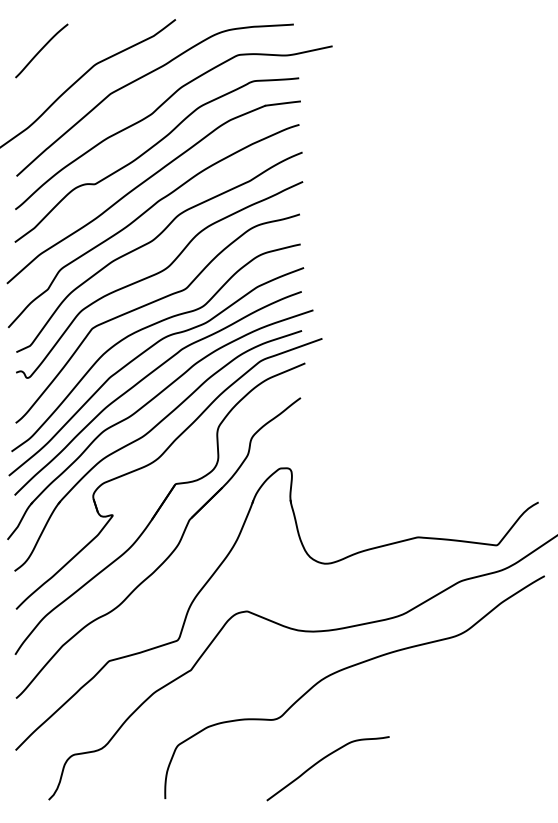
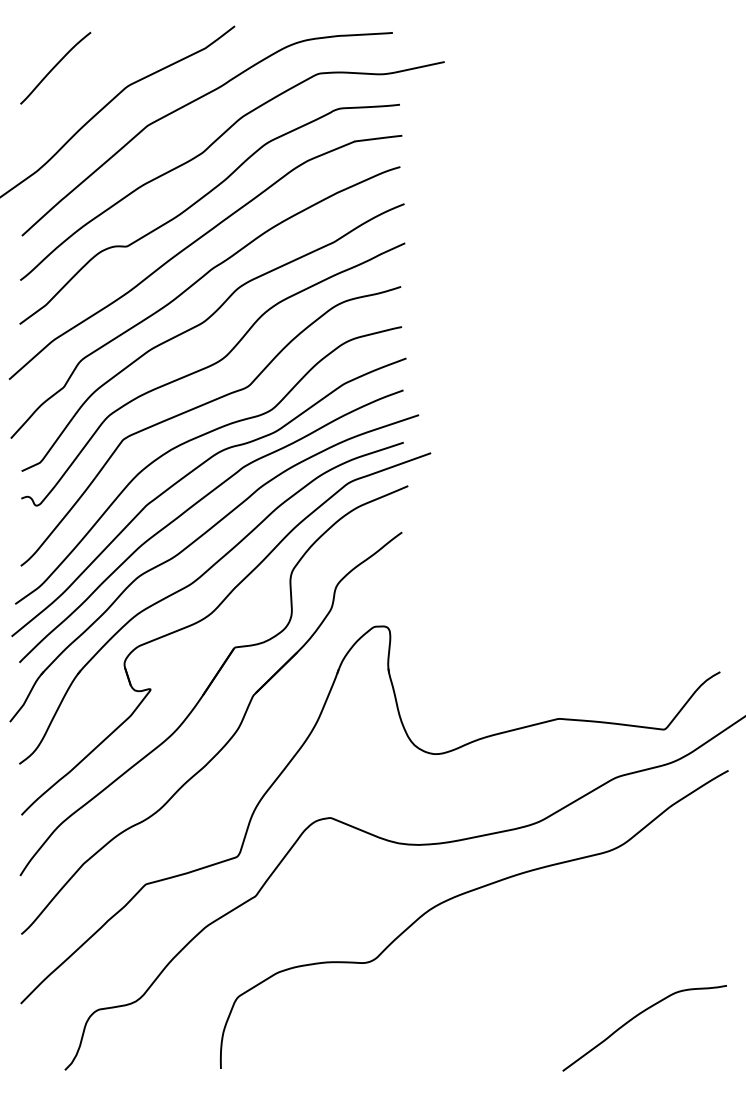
curve: (321, 760) -> (636, 1017), moved

